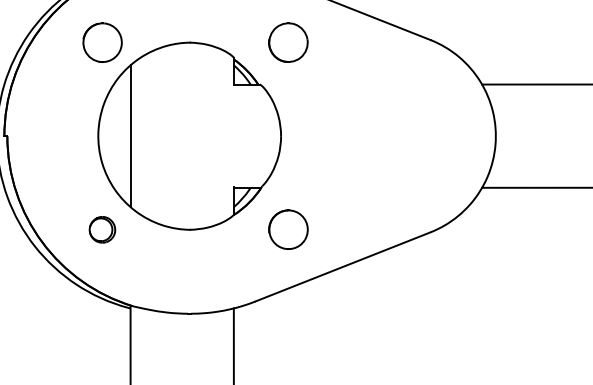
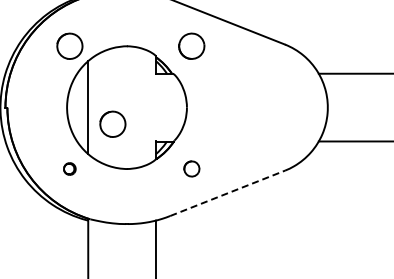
part: (167, 160) -> (112, 123), added
part: (102, 228) -> (69, 168), size x0.7
part: (288, 228) -> (191, 168), size x0.6
line: (342, 267) -> (227, 193), solid -> dashed

